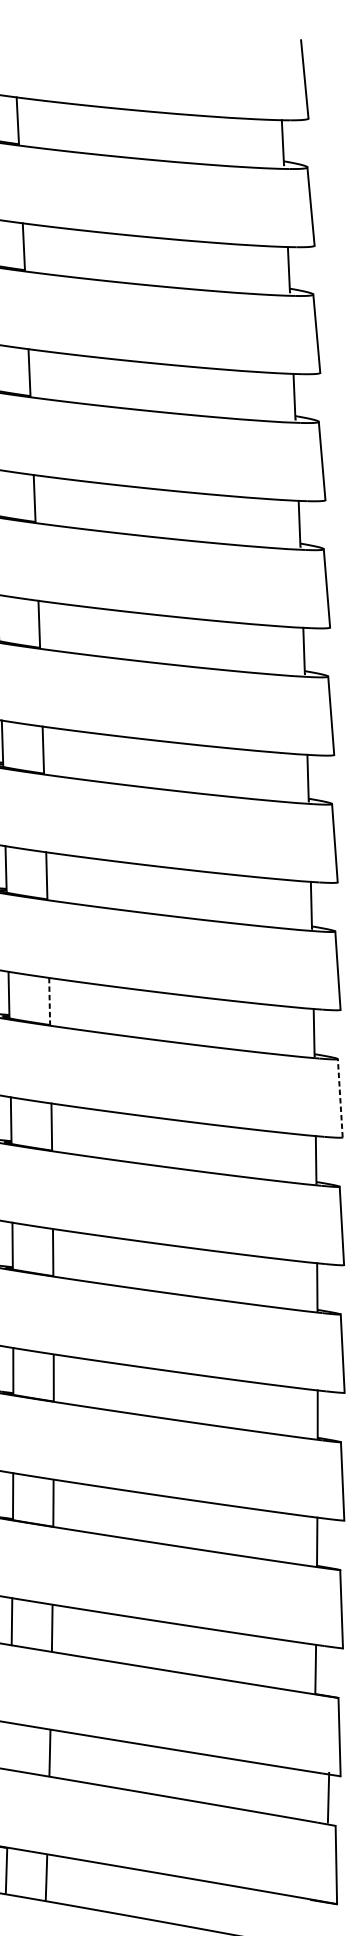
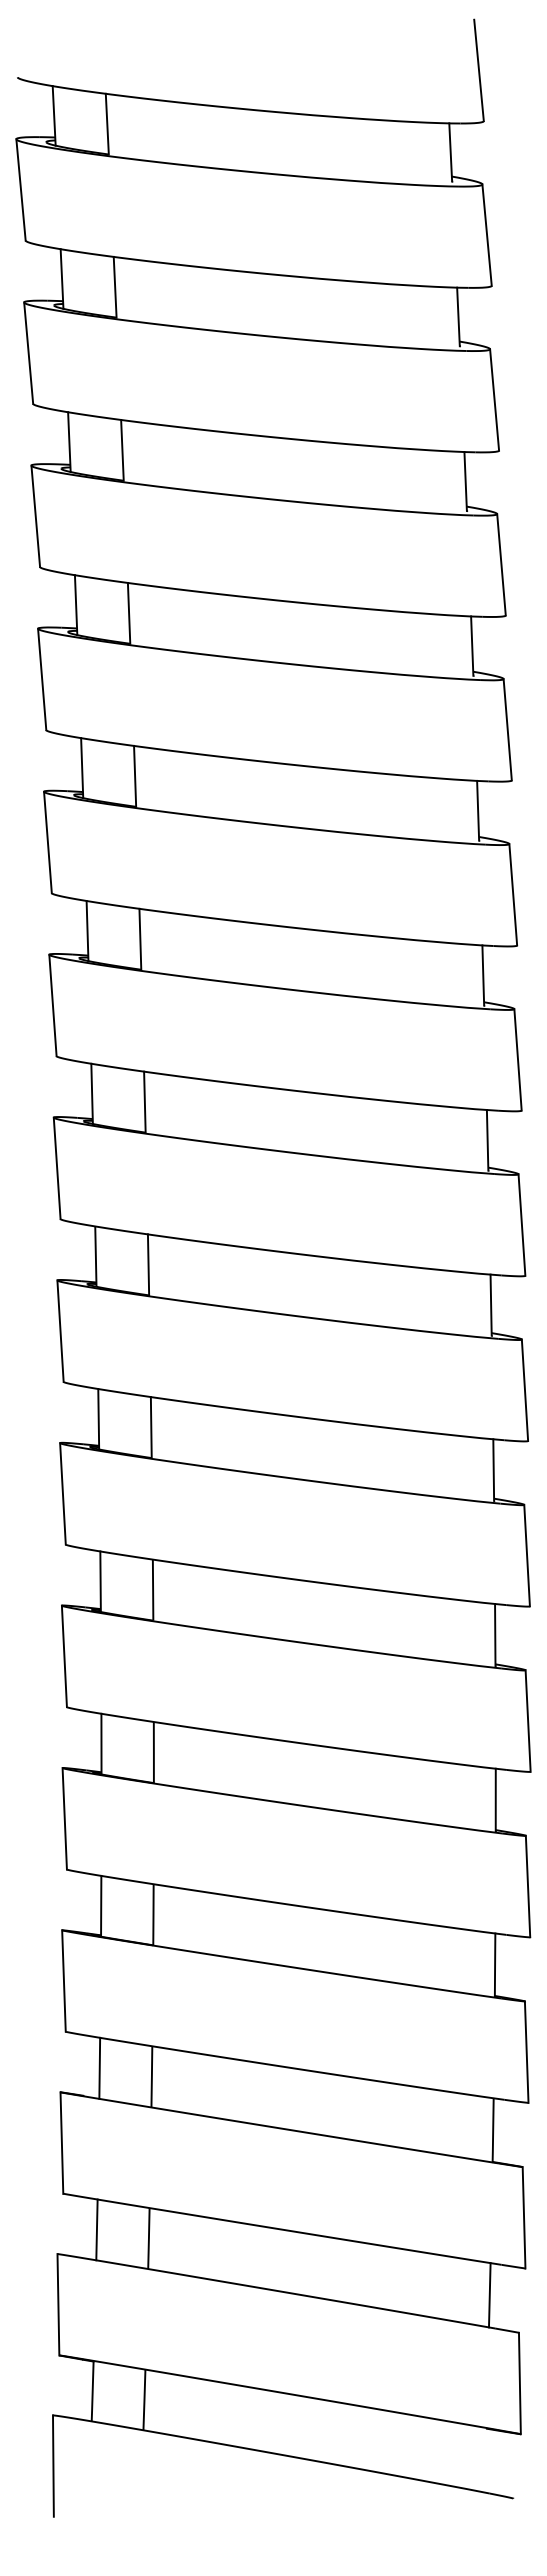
line: (49, 1001) -> (148, 1264), dashed -> solid
line: (339, 1098) -> (524, 1390), dashed -> solid
line: (9, 1746) -> (96, 2229), added
line: (328, 1797) -> (489, 2295), moved

